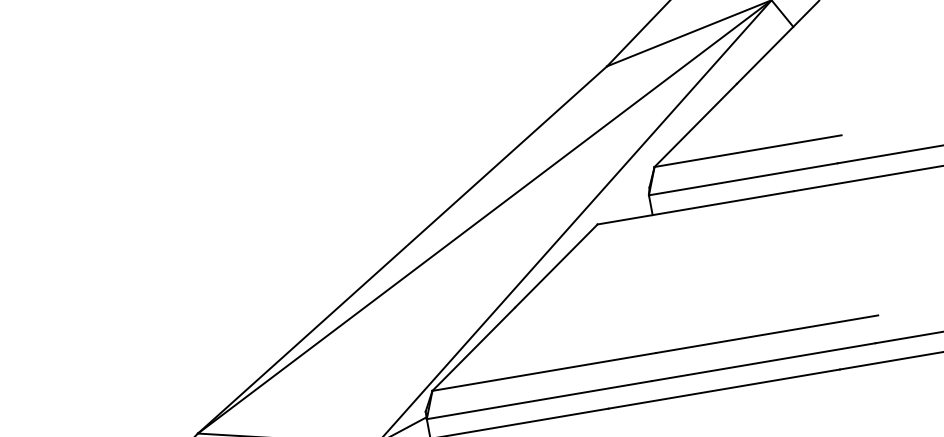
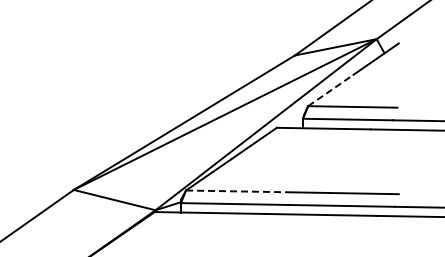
line: (695, 125) -> (330, 90), solid -> dashed
line: (544, 372) -> (239, 191), solid -> dashed

